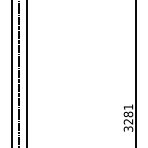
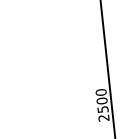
text: (128, 117) -> (102, 104), 3281 -> 2500

